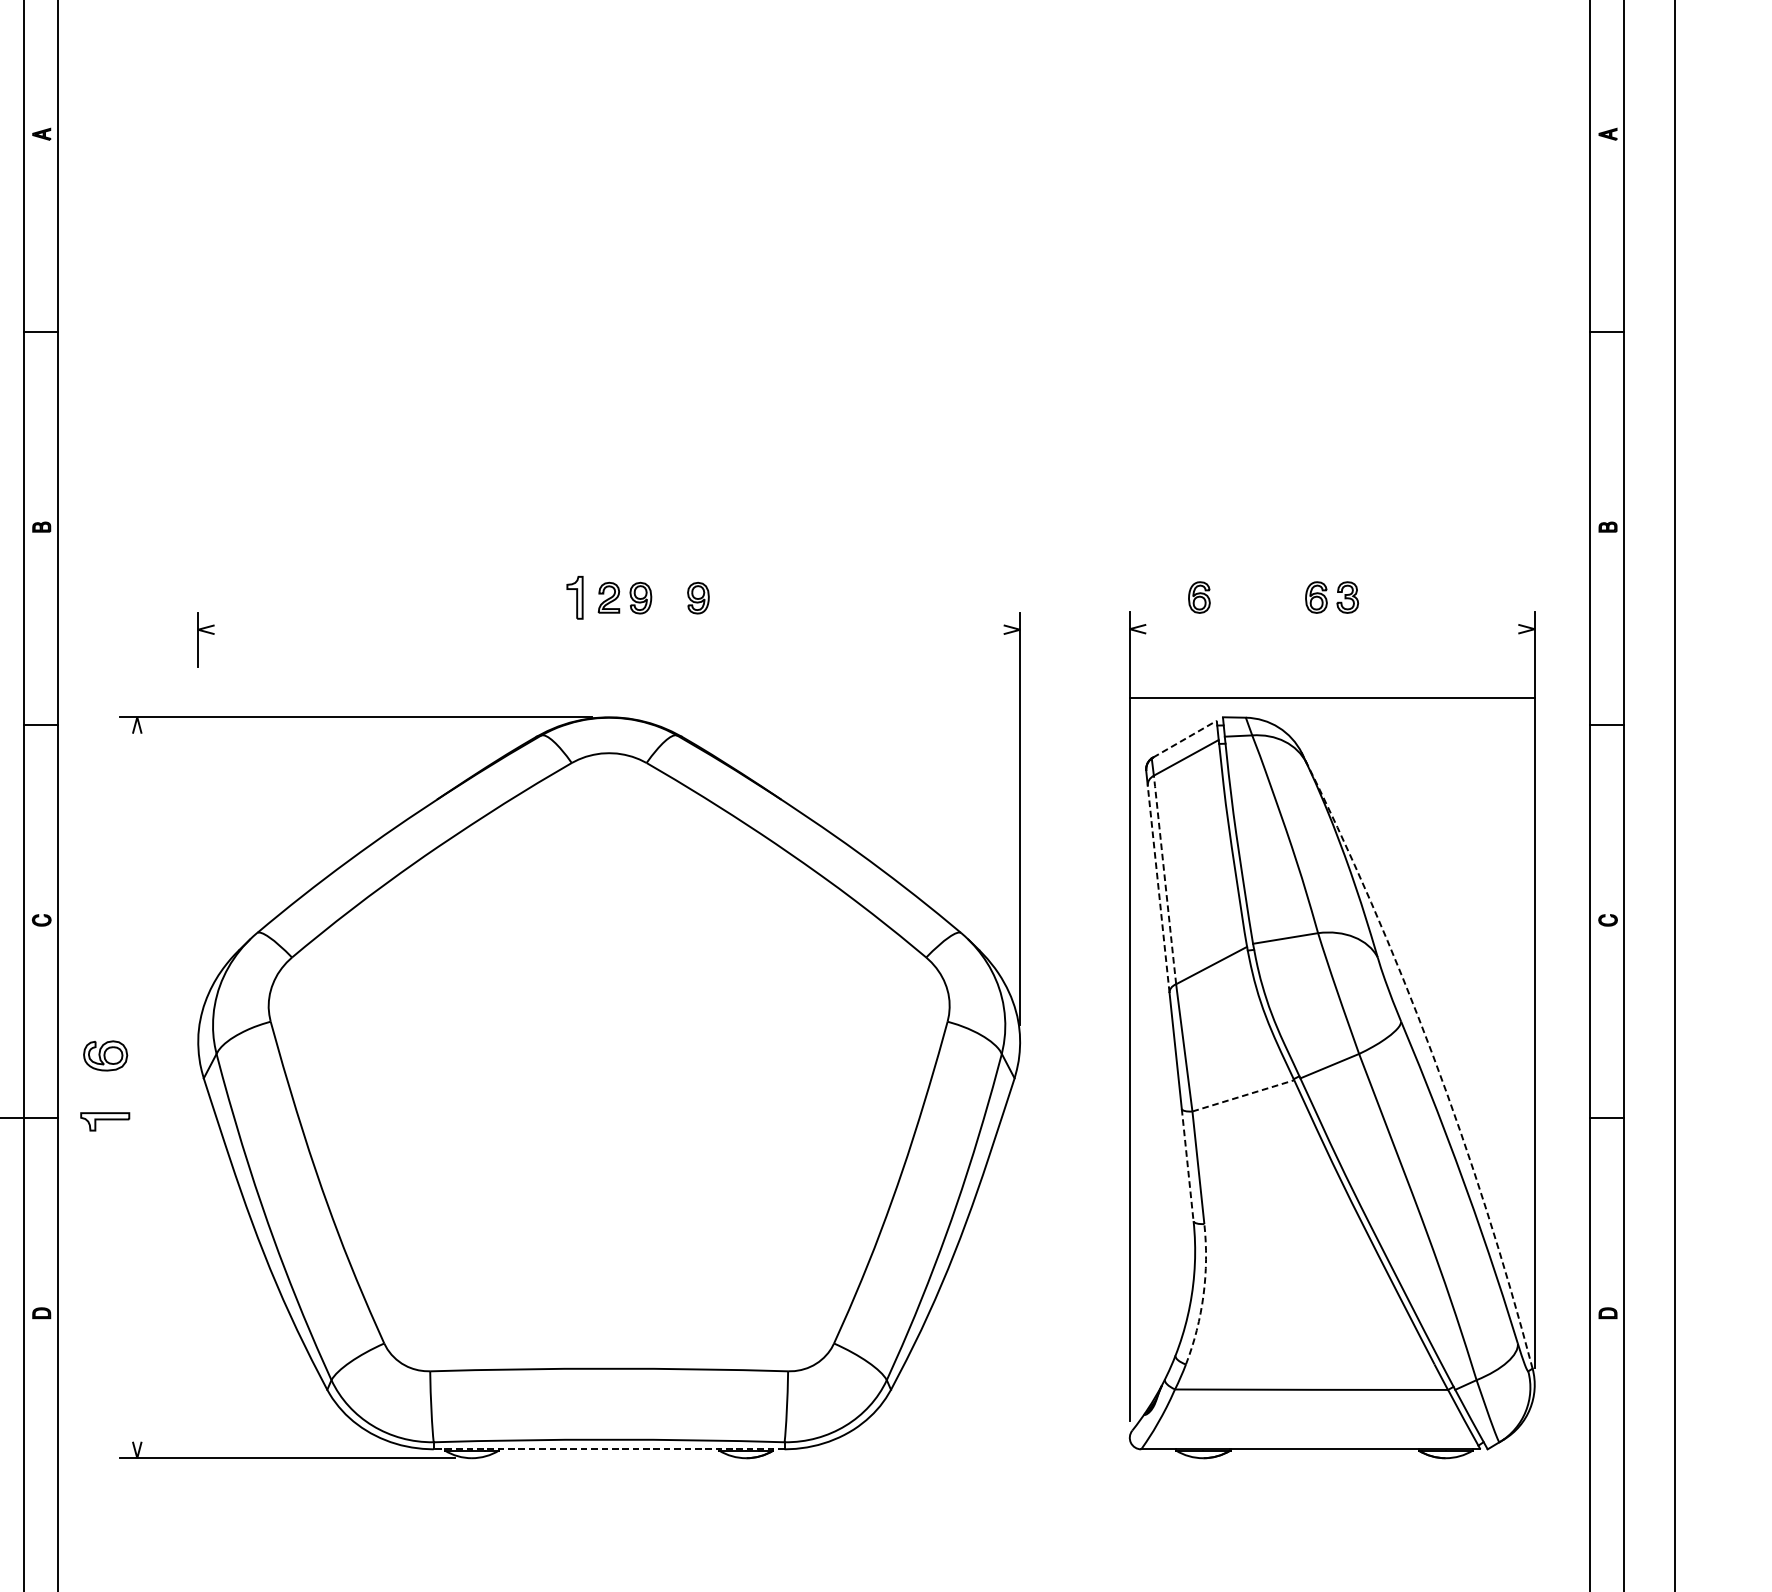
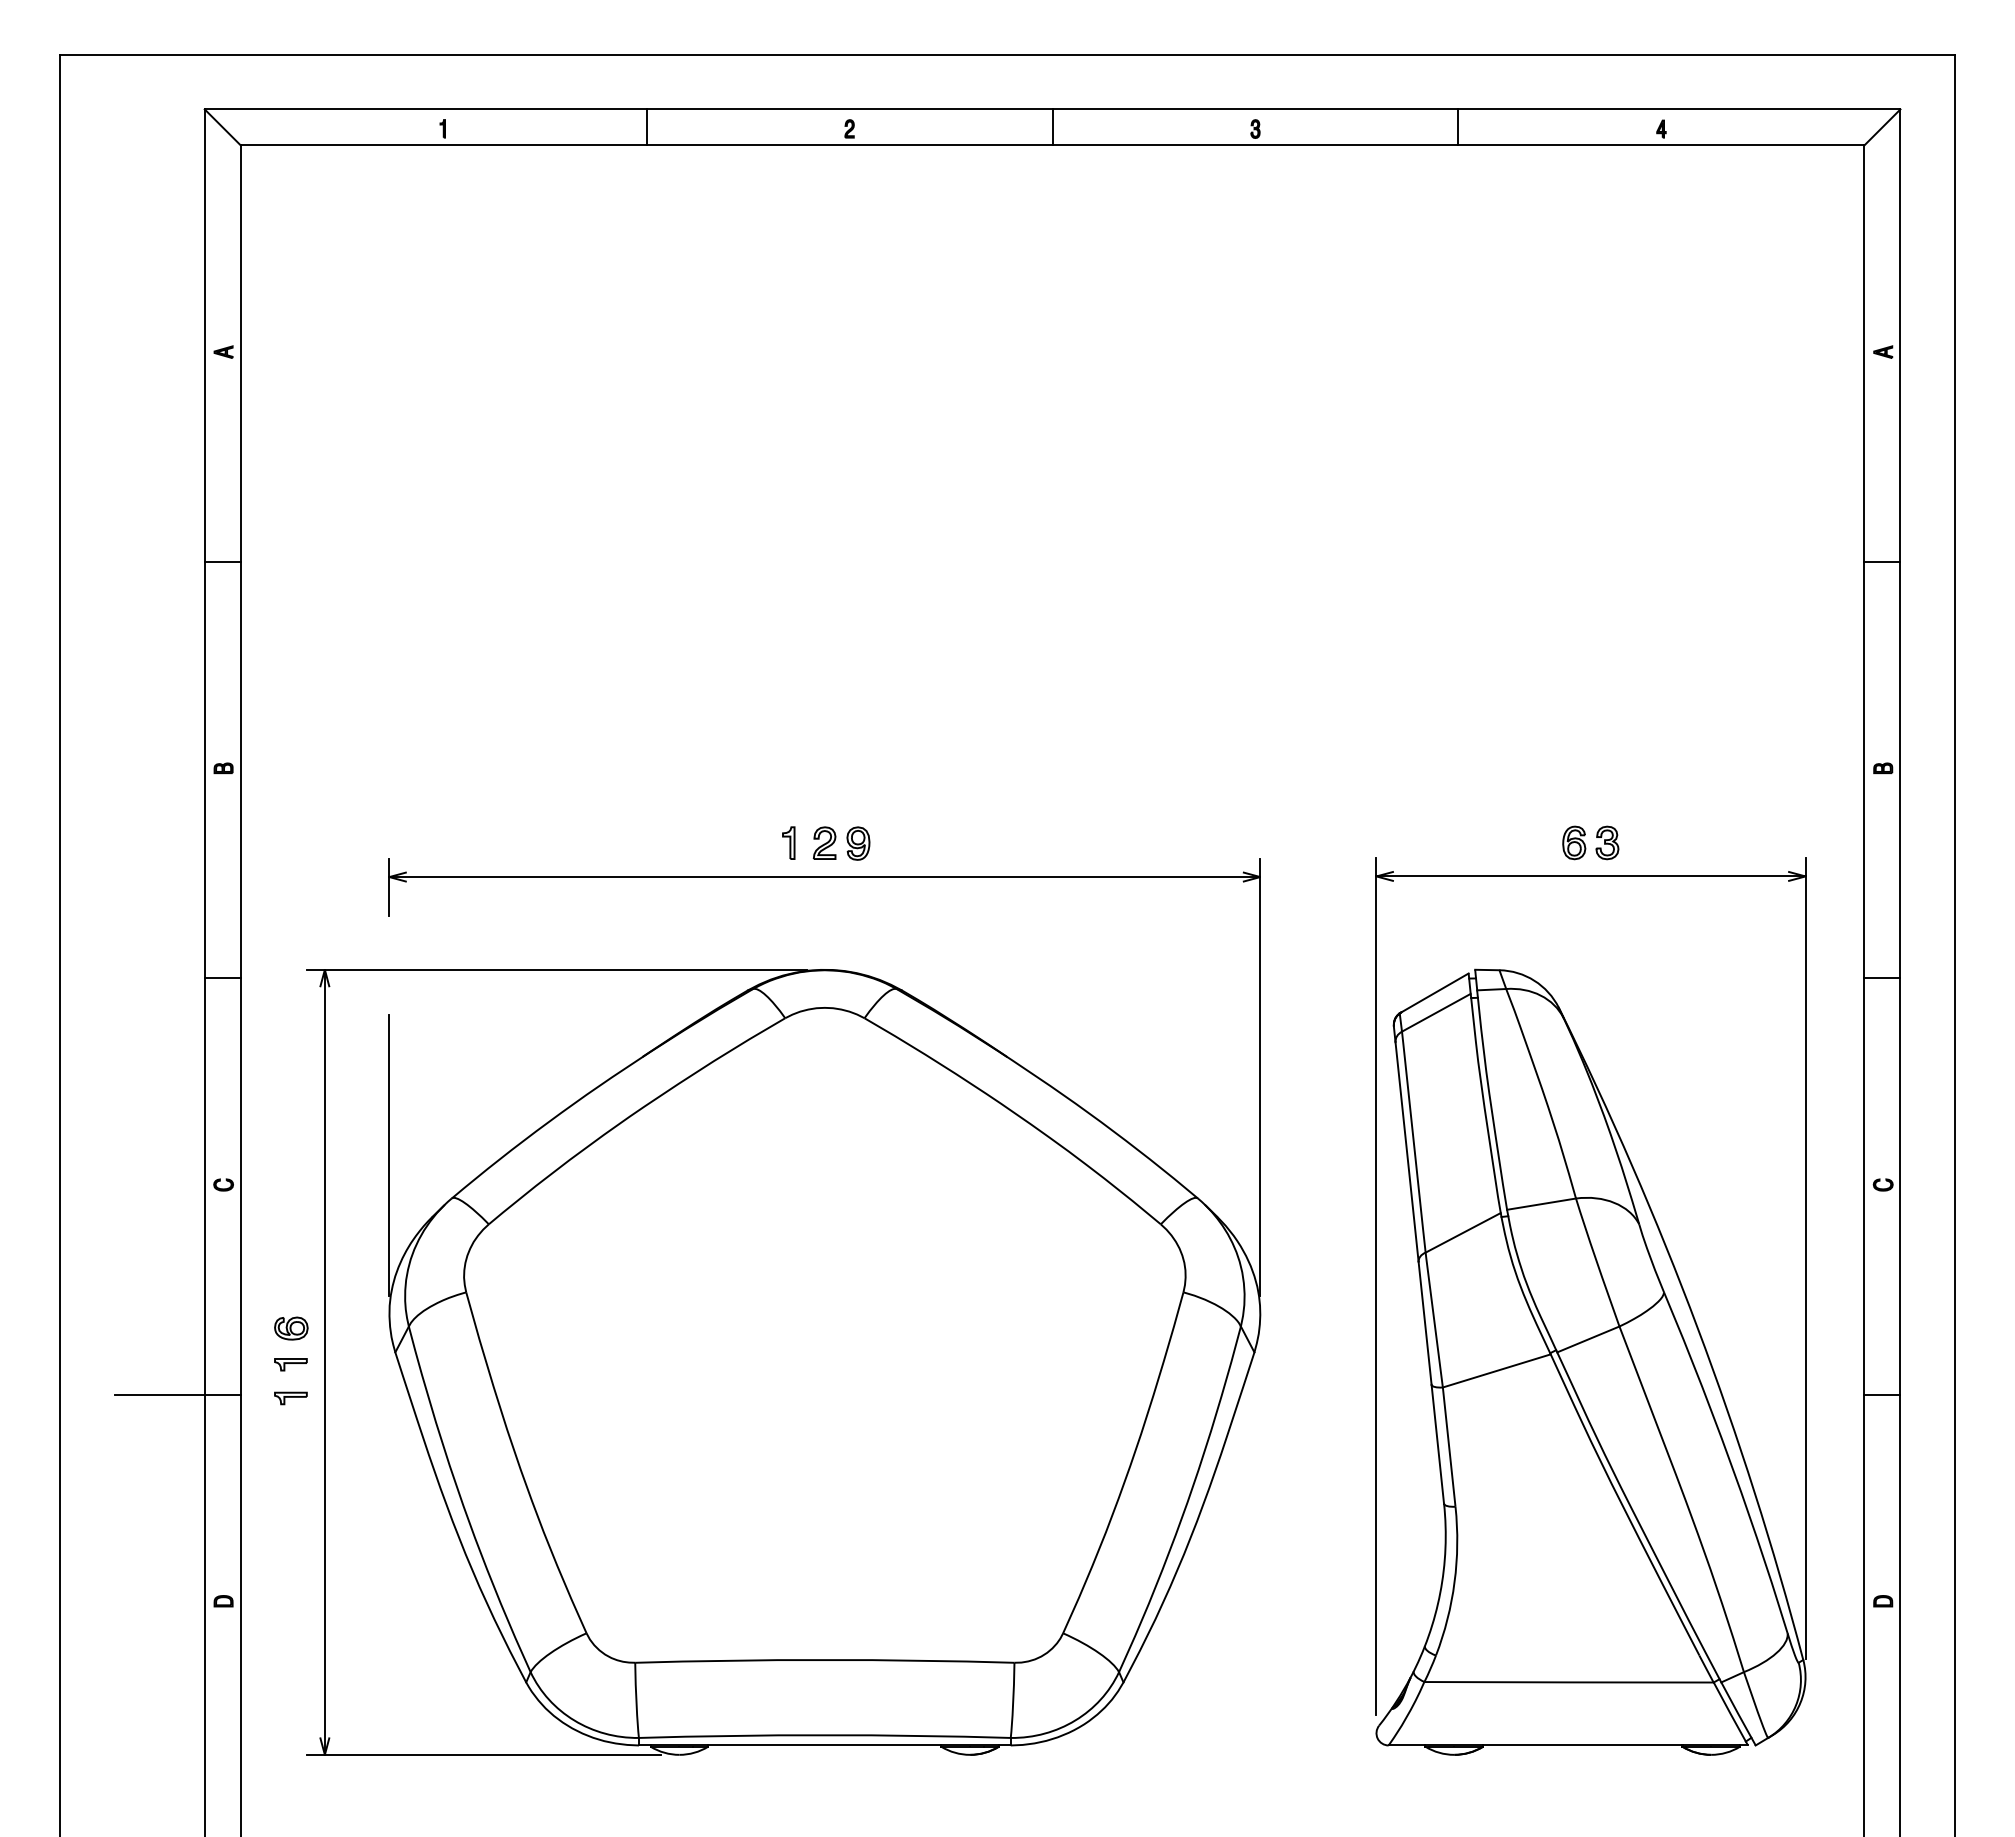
part: (574, 597) -> (788, 842), size x0.71
part: (1199, 597) -> (1450, 842), removed
part: (698, 598) -> (919, 843), removed
line: (608, 630) -> (824, 877), added
line: (1331, 698) -> (1590, 876), moved
line: (1184, 738) -> (1434, 992), dashed -> solid
line: (1164, 879) -> (1413, 1141), dashed -> solid
line: (1159, 888) -> (1407, 1151), dashed -> solid
line: (198, 891) -> (389, 1154), added
arc: (1432, 1054) -> (1697, 1327), dashed -> solid
part: (105, 1055) -> (291, 1328), size x0.71
line: (136, 1086) -> (324, 1361), added
part: (104, 1089) -> (290, 1364), added
line: (1244, 1095) -> (1497, 1370), dashed -> solid
part: (104, 1121) -> (290, 1398), size x0.62
line: (1187, 1165) -> (1437, 1444), dashed -> solid
arc: (1203, 1295) -> (1454, 1582), dashed -> solid
line: (608, 1449) -> (824, 1745), dashed -> solid

